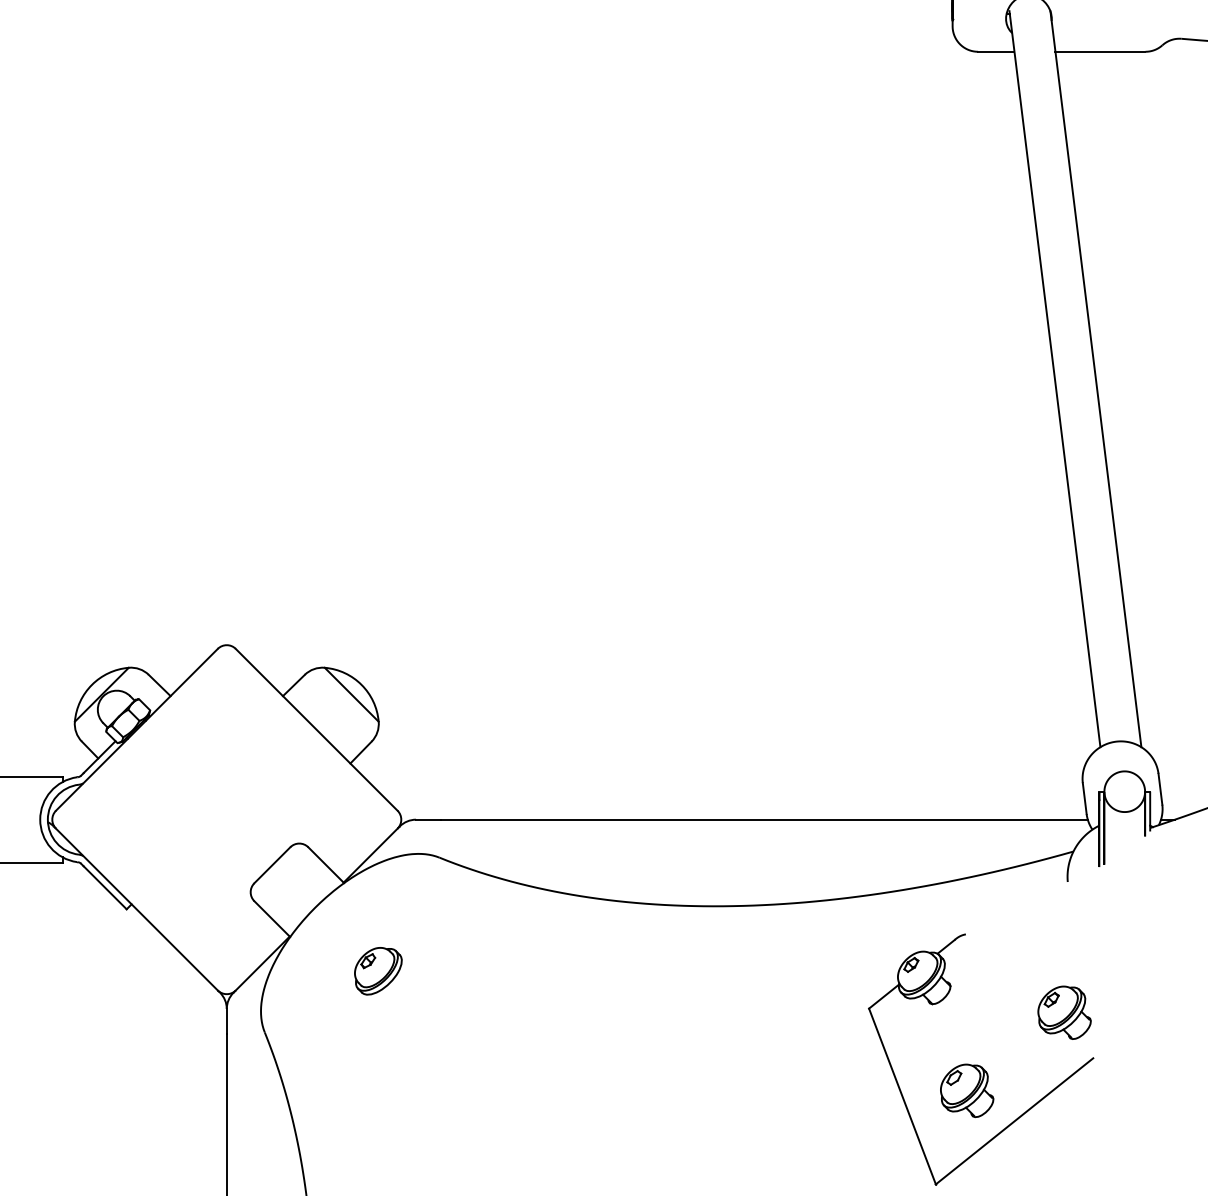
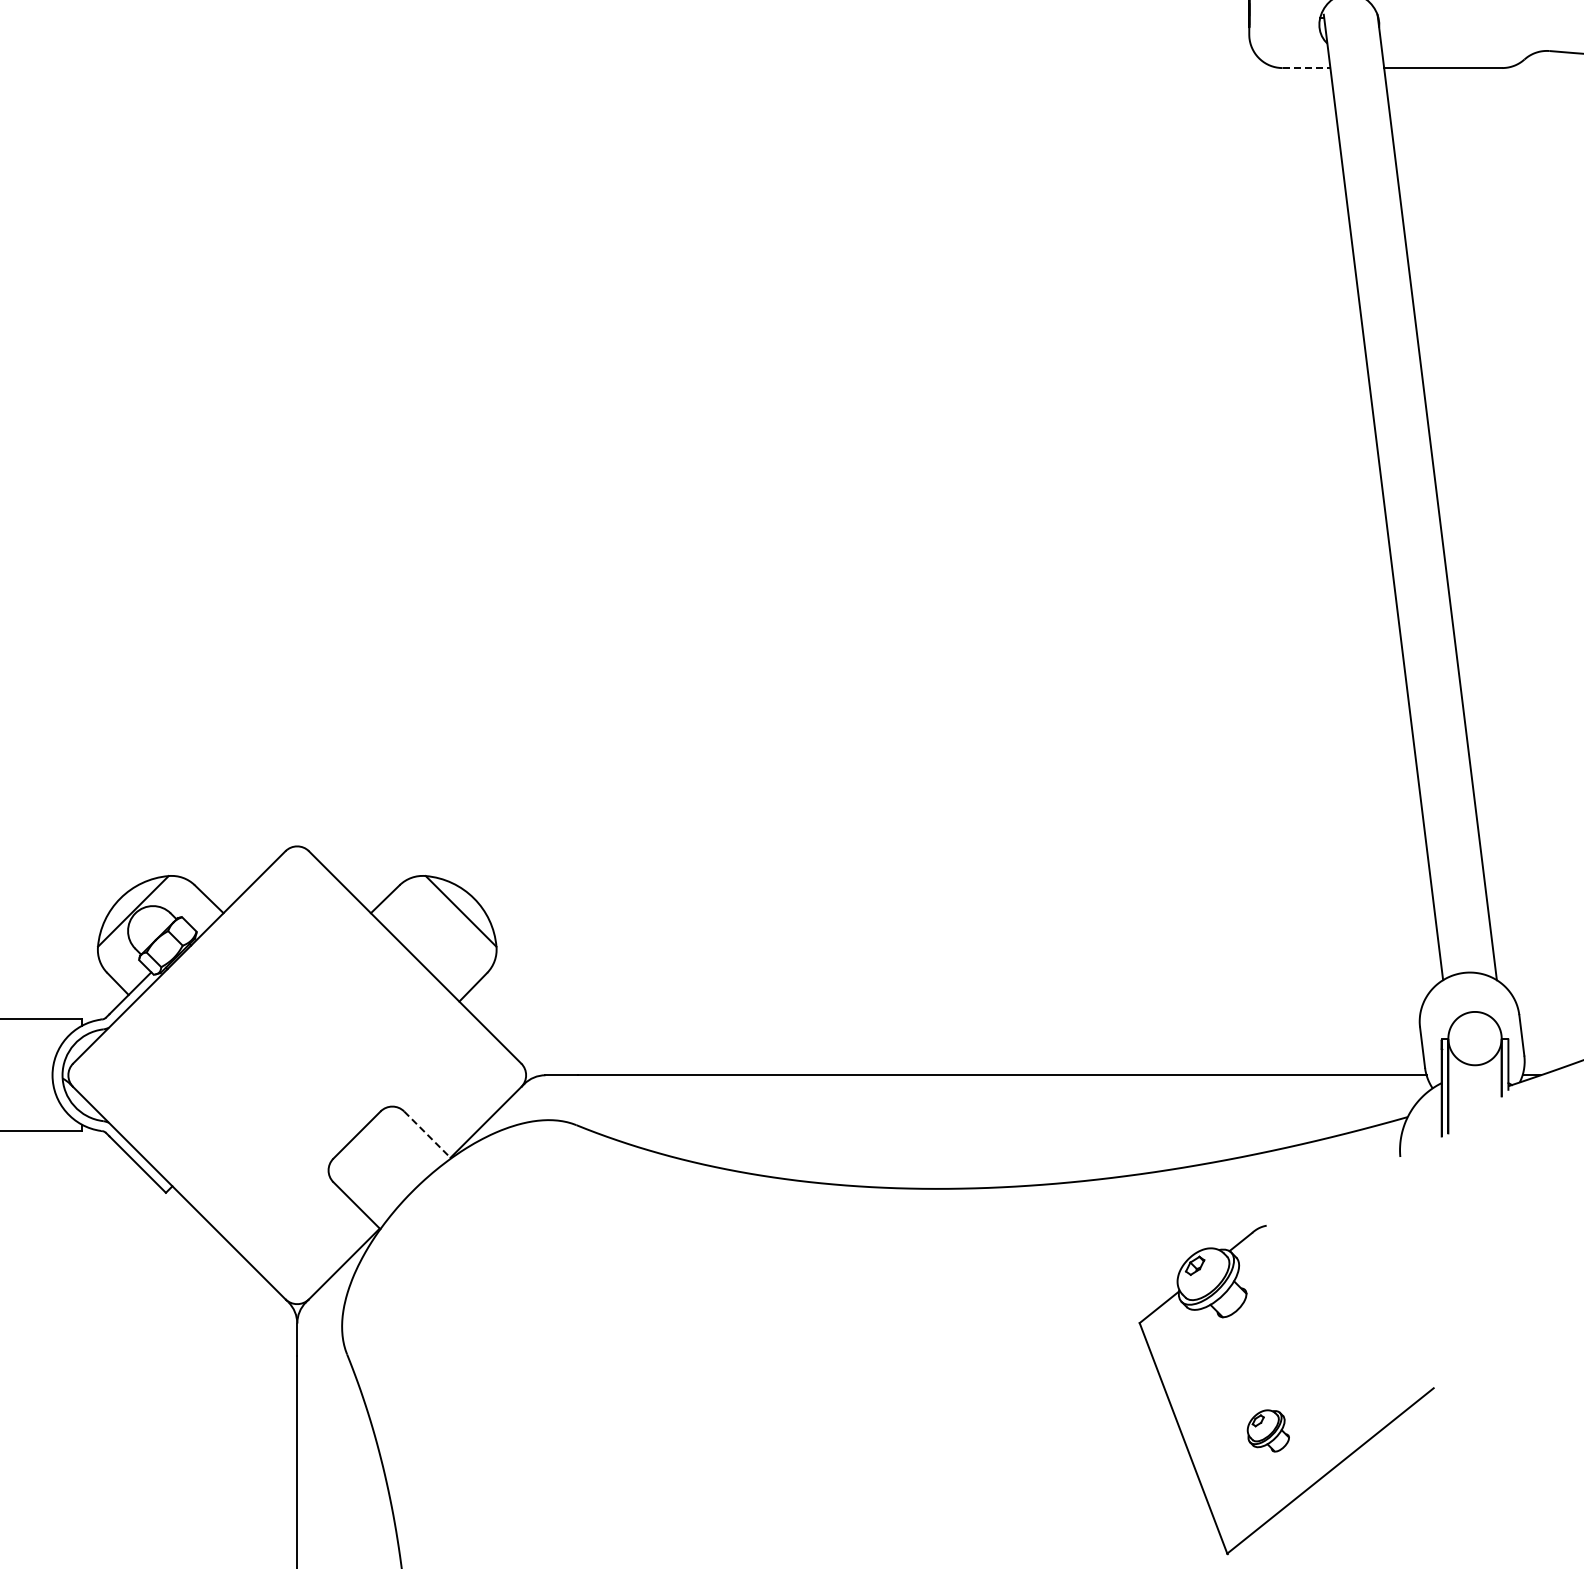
line: (996, 52) -> (1306, 68), solid -> dashed
line: (326, 865) -> (428, 1135), solid -> dashed
part: (377, 970) -> (495, 1273), removed
part: (1064, 1012) -> (1395, 1328), removed
part: (967, 1090) -> (1268, 1430), size x0.6

